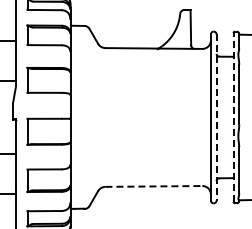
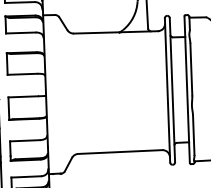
line: (233, 117) -> (187, 89), dashed -> solid
line: (216, 118) -> (172, 91), dashed -> solid
line: (154, 186) -> (120, 152), dashed -> solid

